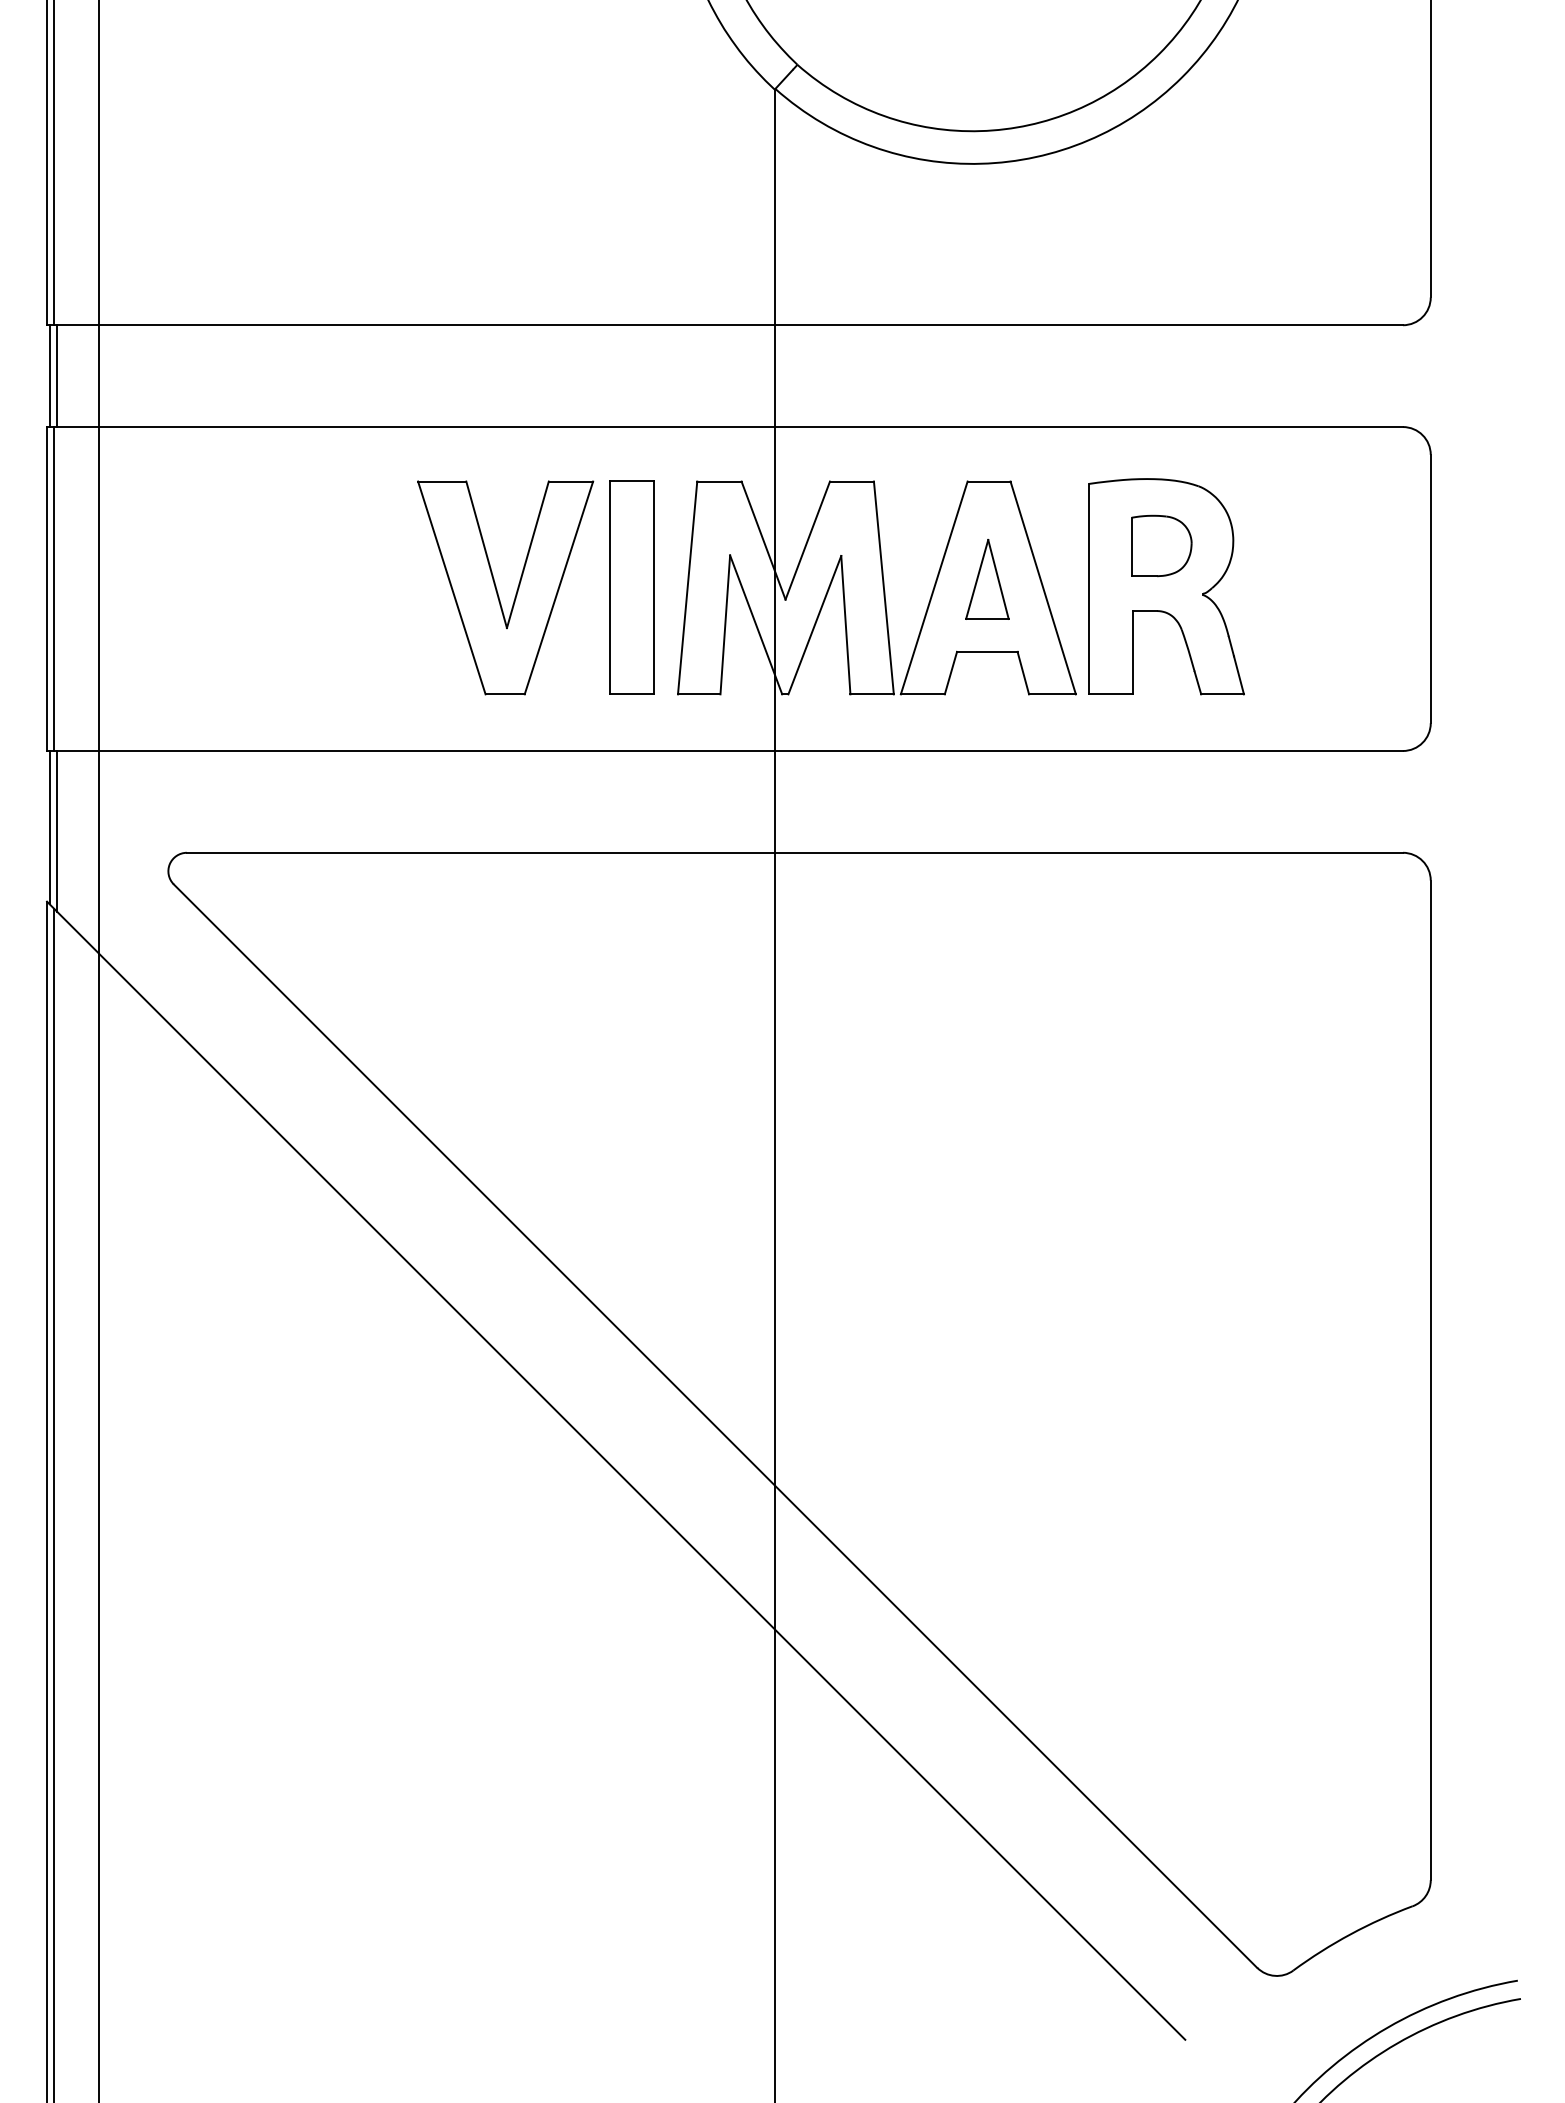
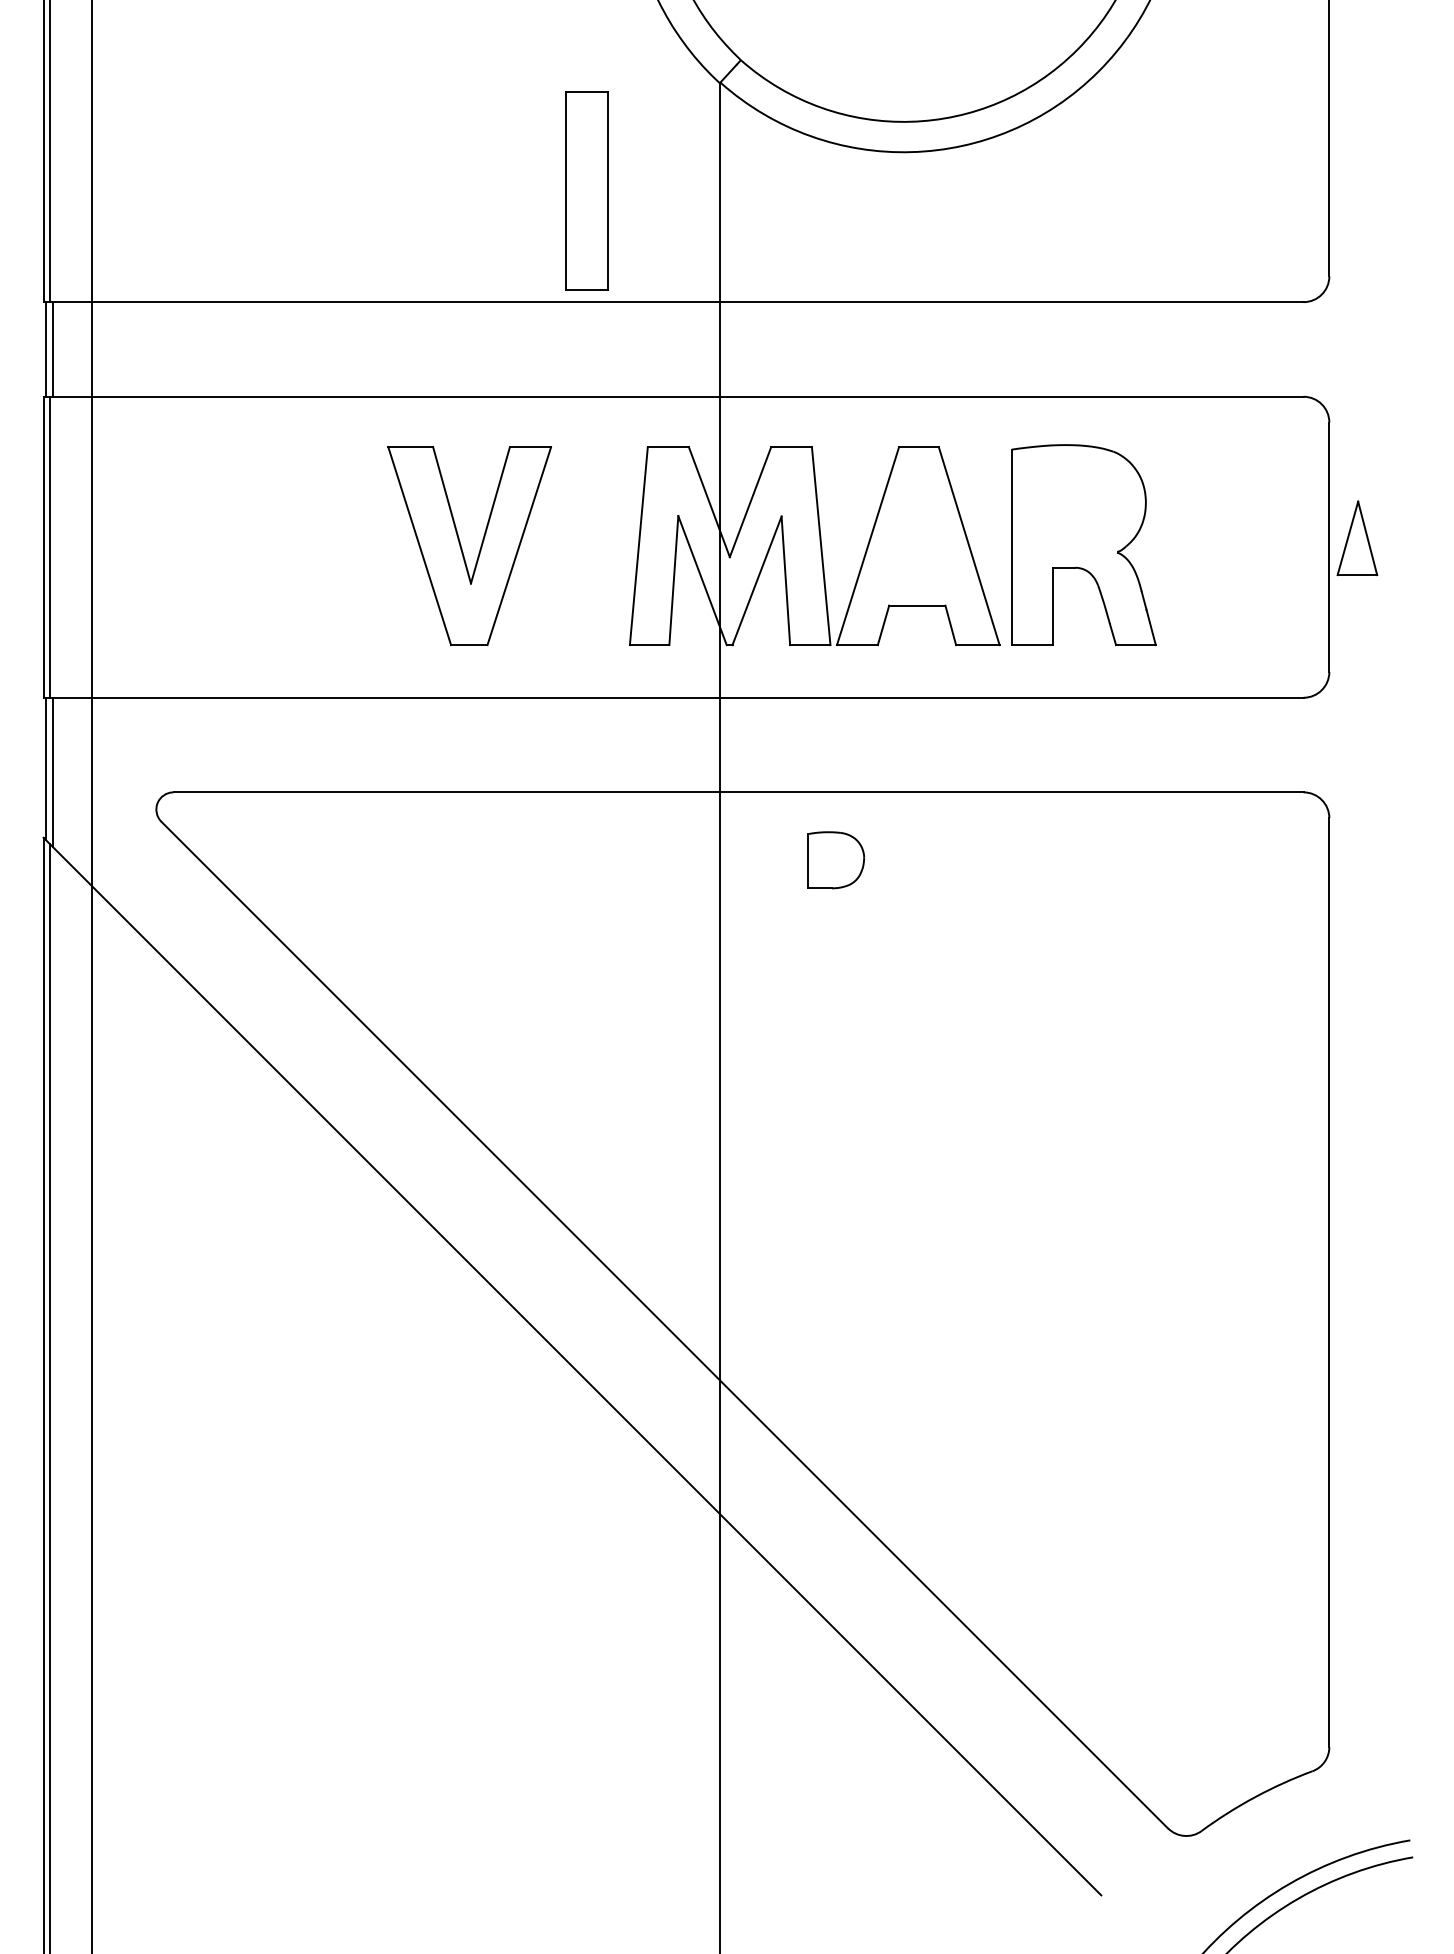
part: (1161, 546) -> (836, 860), moved
part: (987, 579) -> (1357, 538), moved
part: (631, 587) -> (586, 190), moved

